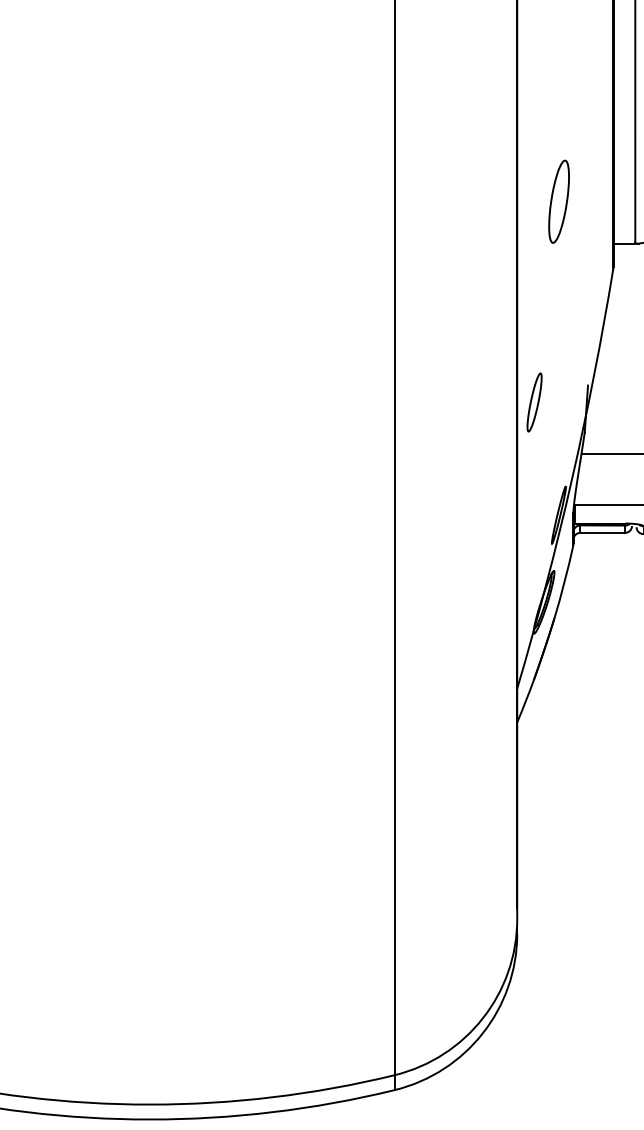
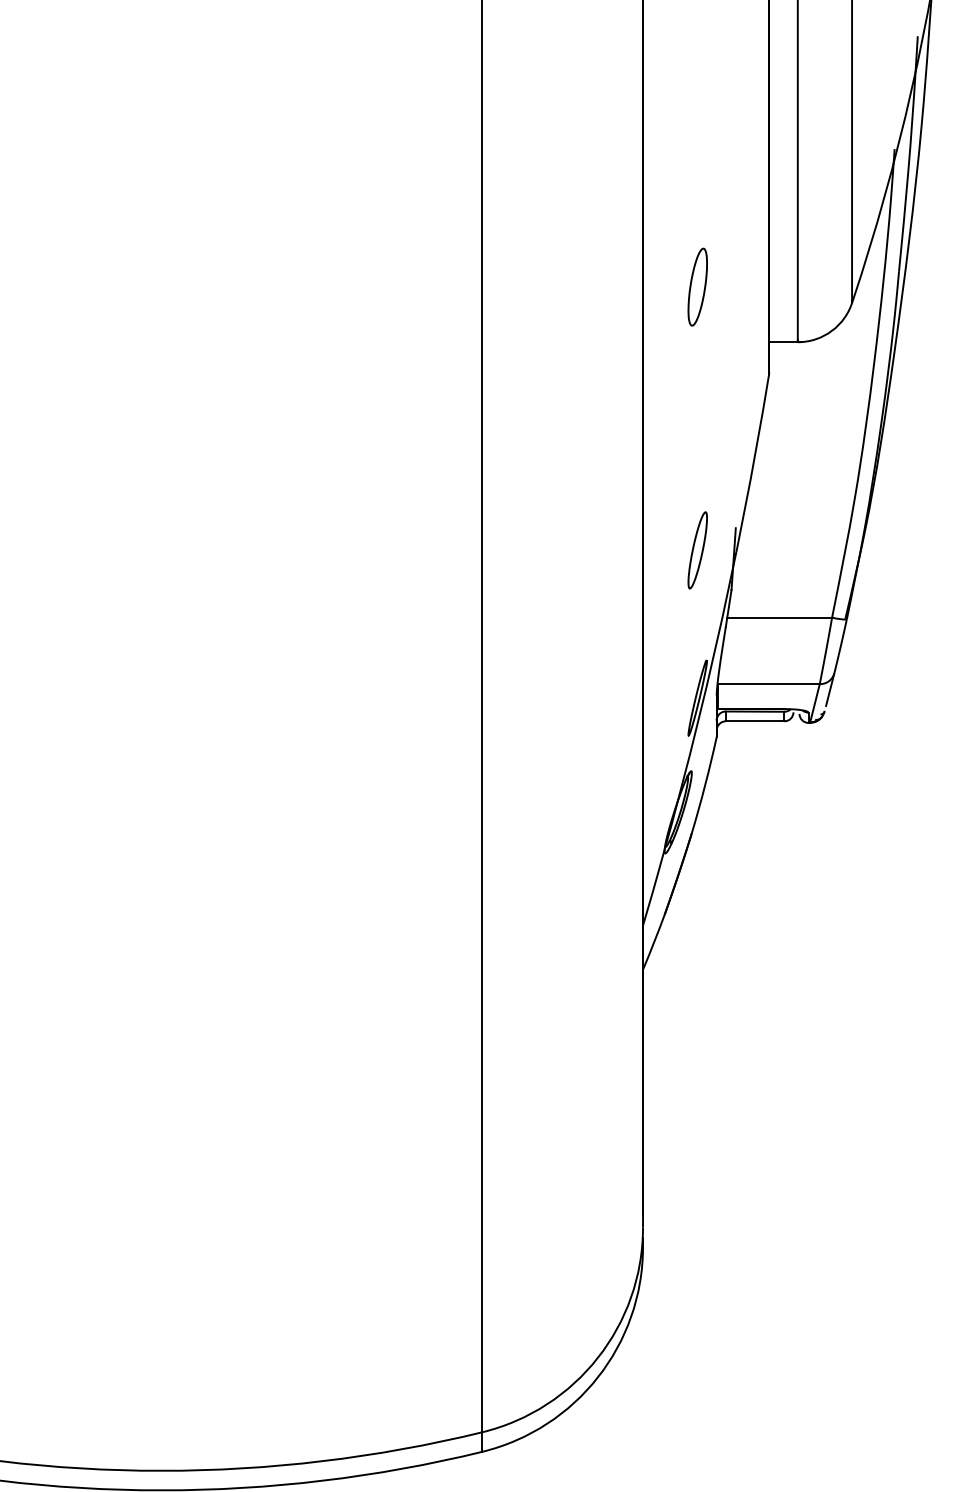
part: (558, 201) -> (697, 286), size x0.71
part: (534, 402) -> (697, 550), moved

